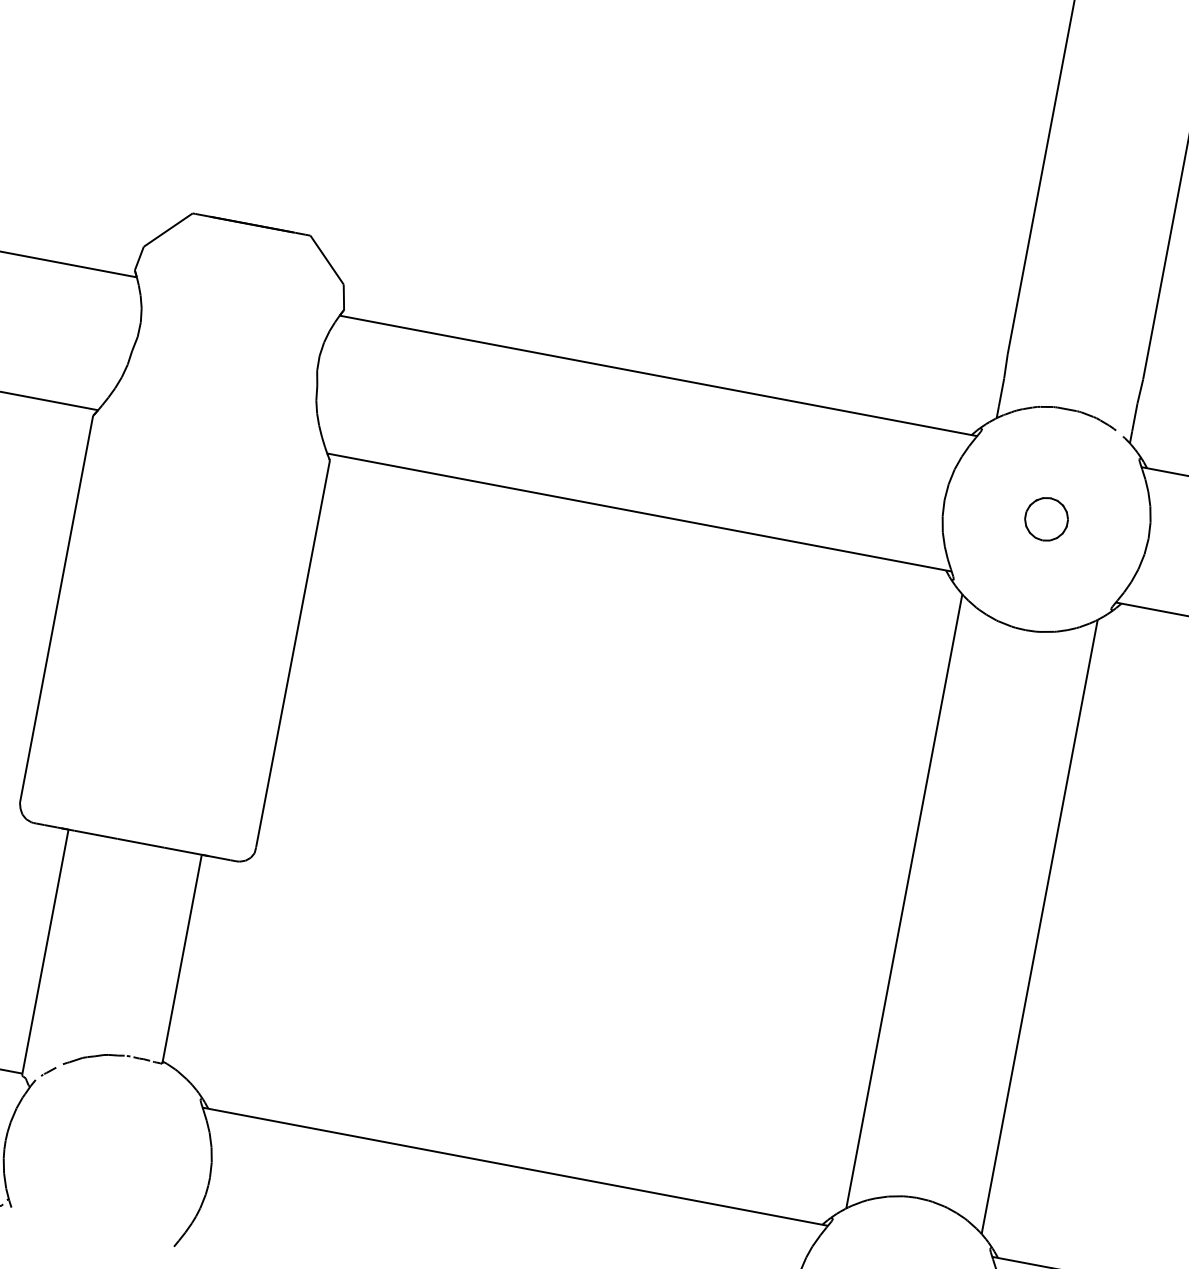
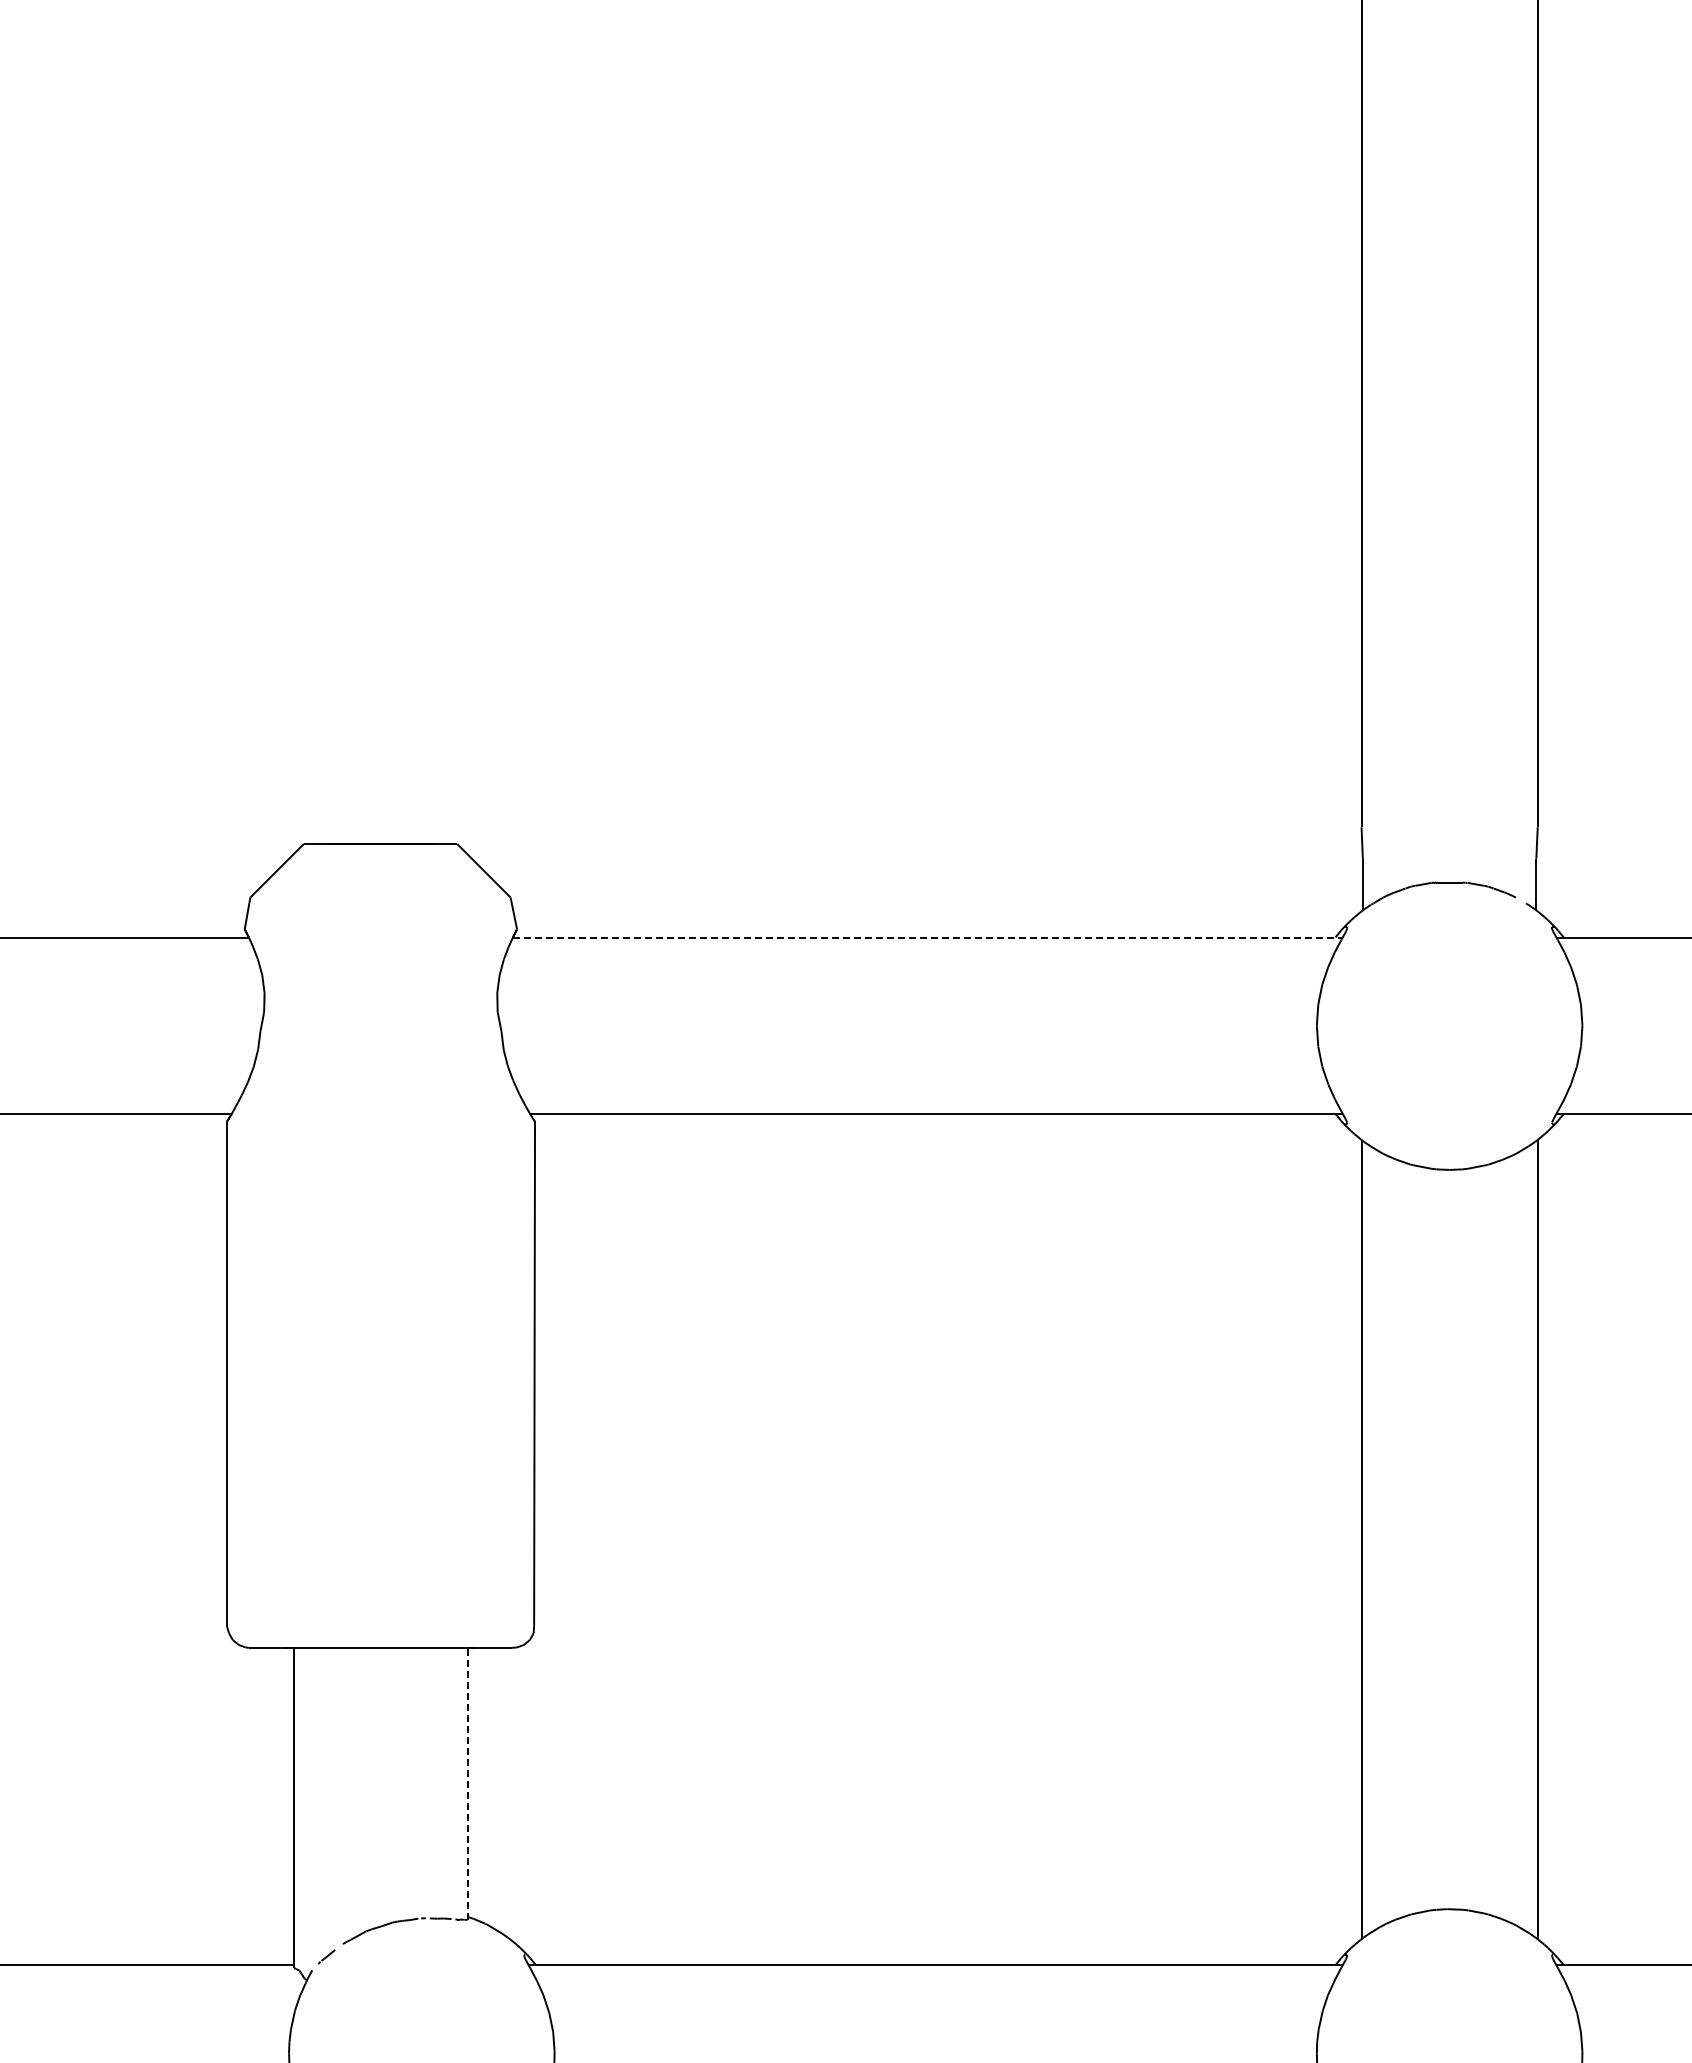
line: (658, 375) -> (927, 937), solid -> dashed
part: (1046, 519) -> (1449, 1025), removed
line: (182, 959) -> (467, 1783), solid -> dashed

